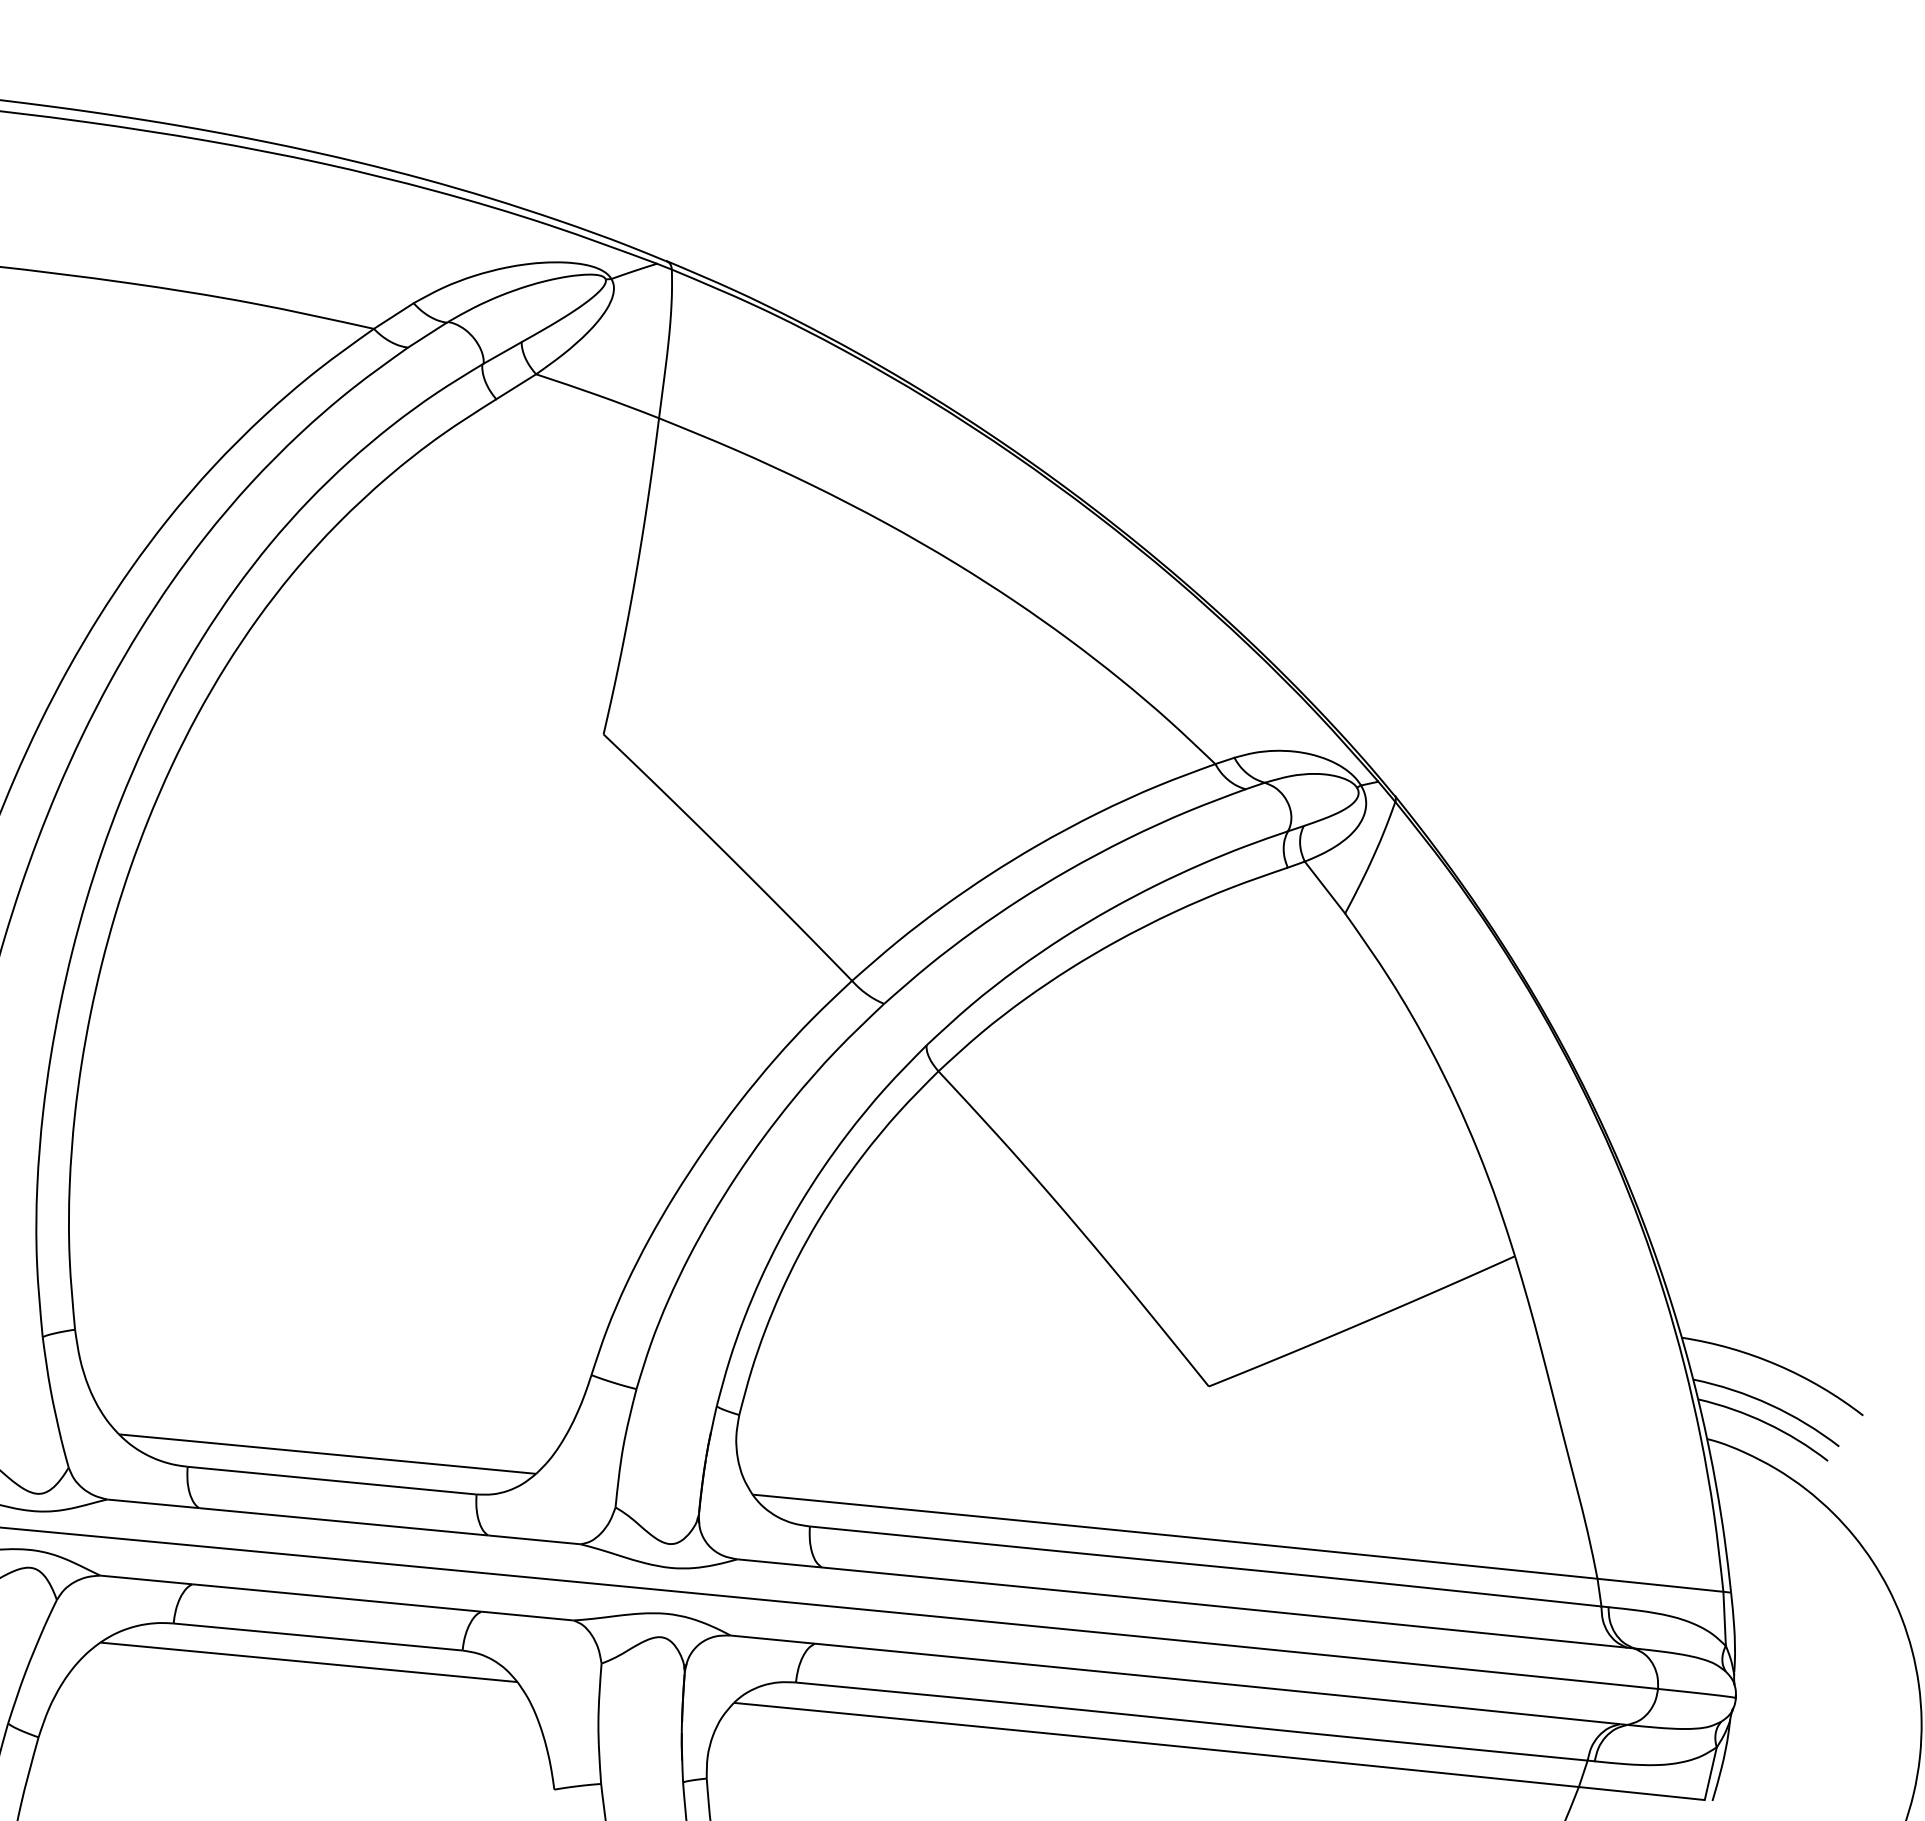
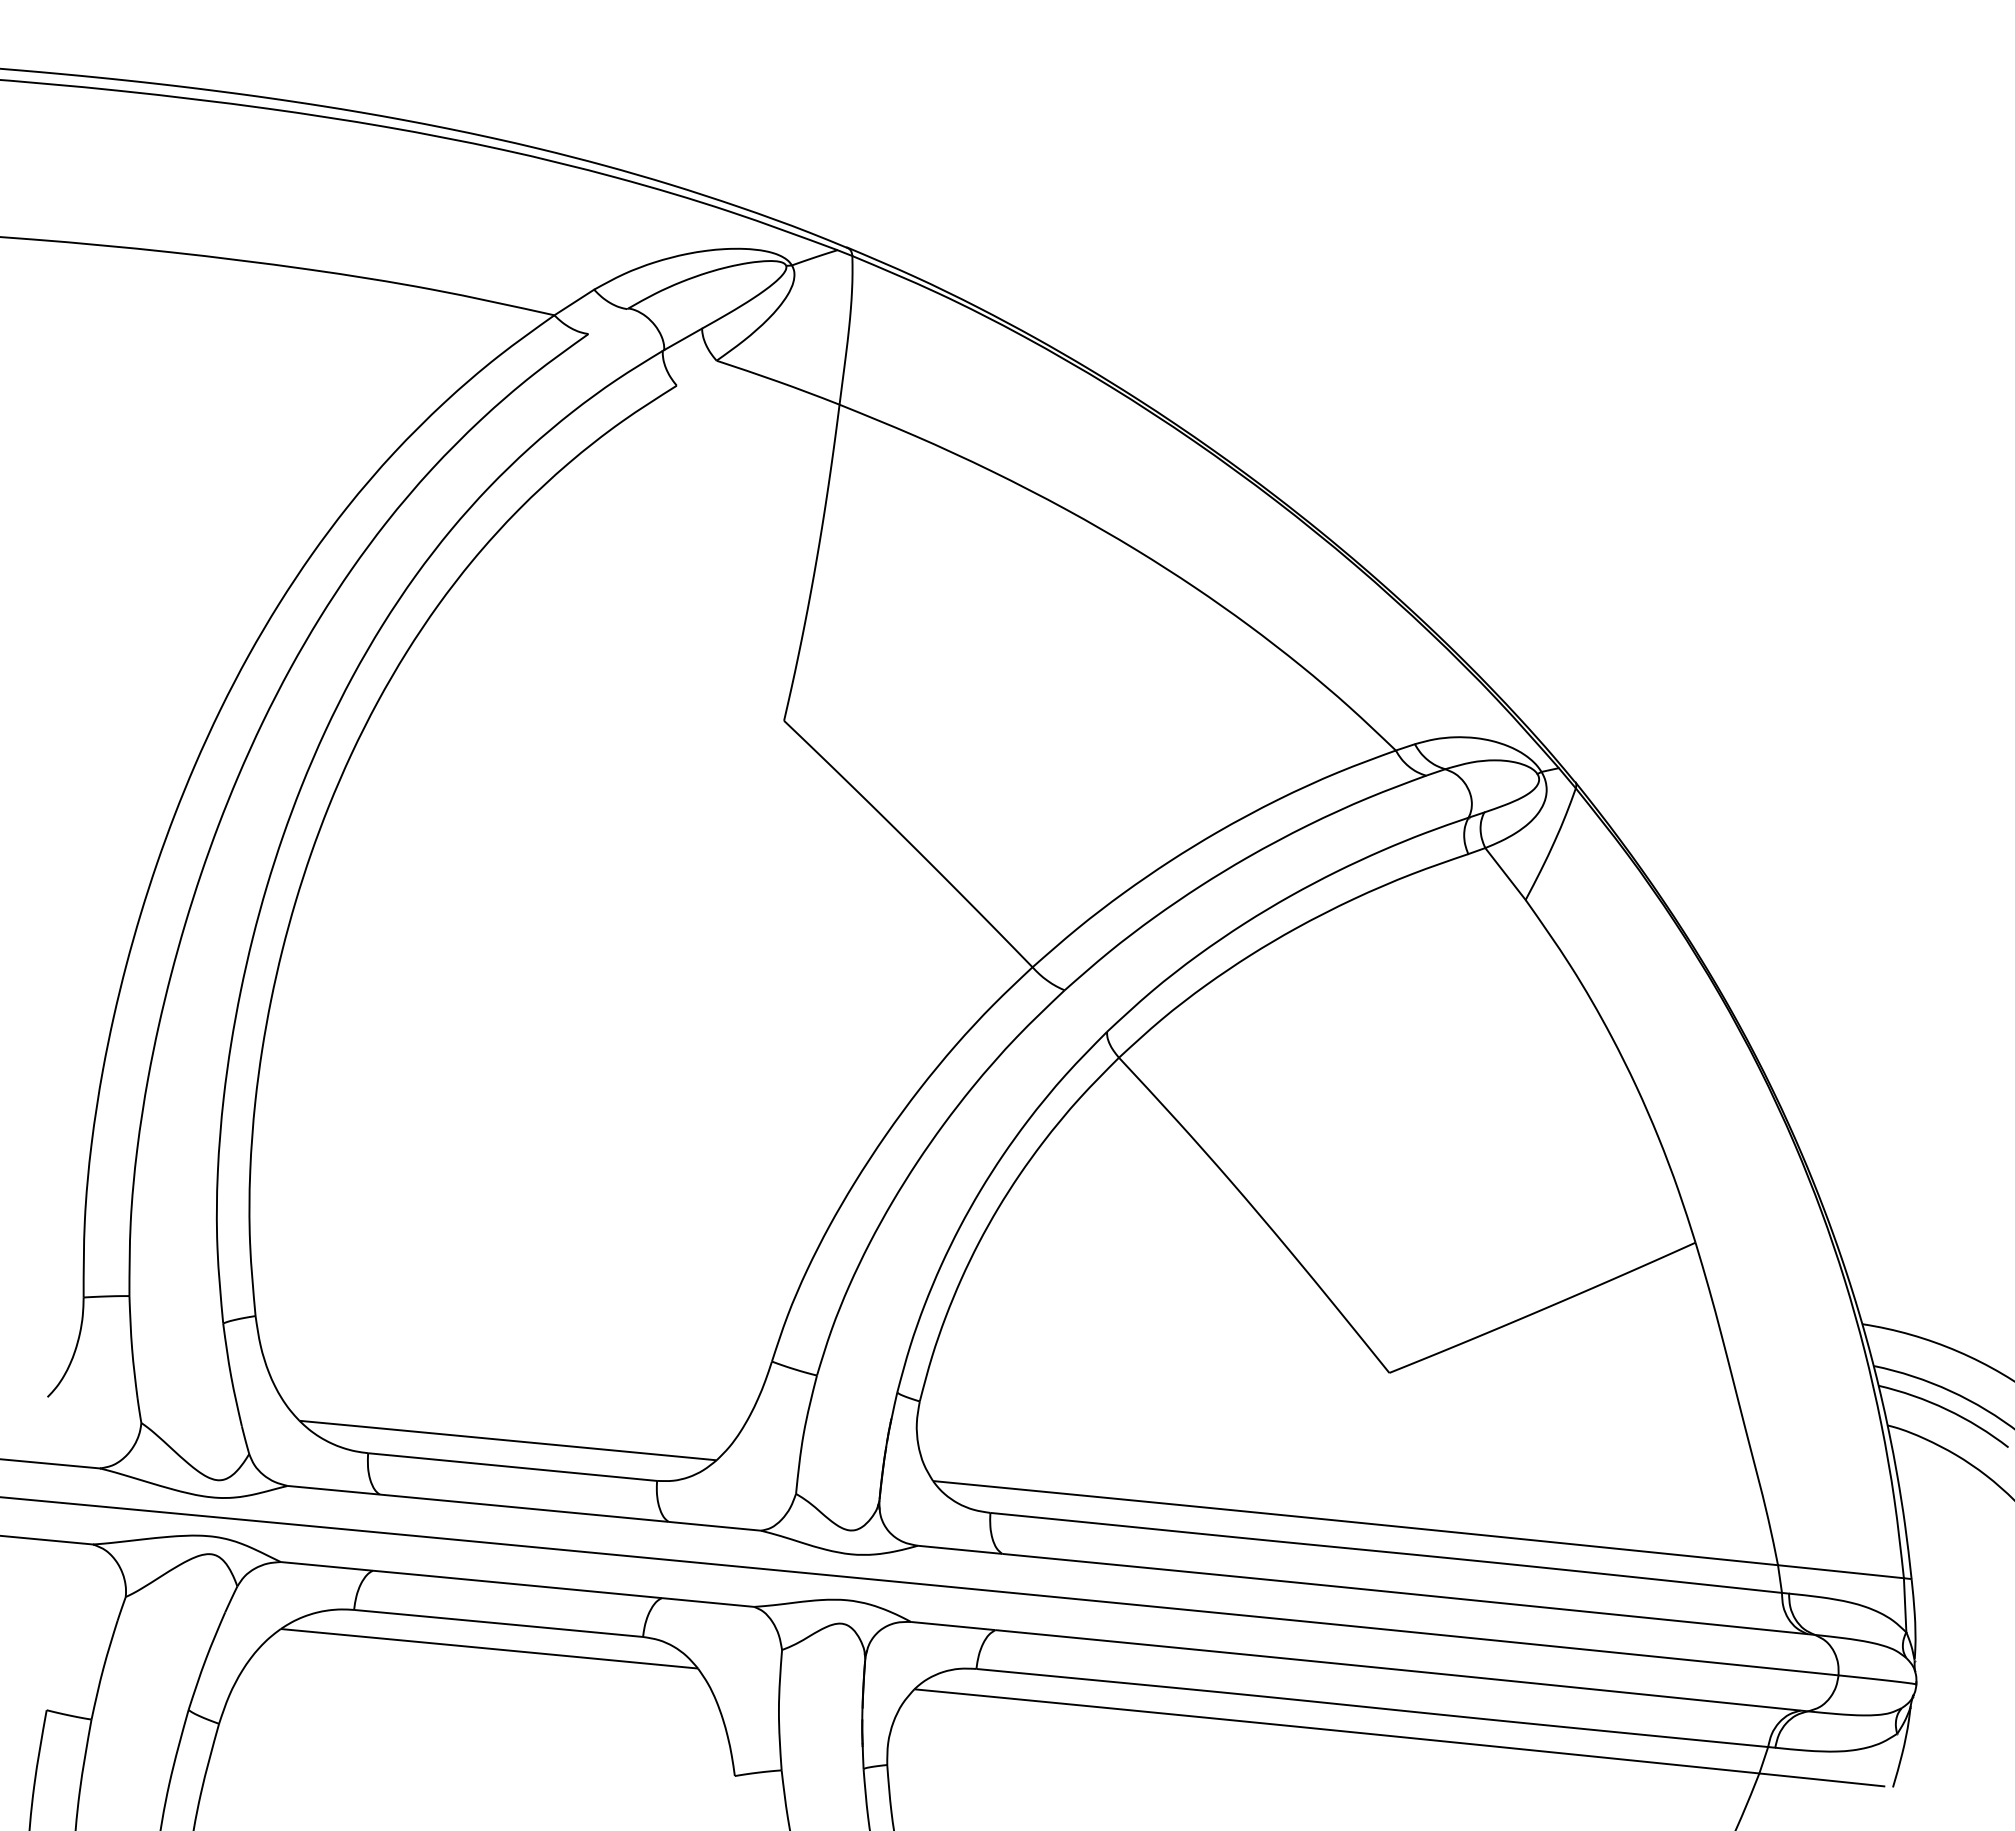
line: (427, 335) -> (607, 321), removed
line: (516, 386) -> (696, 372), removed
line: (1711, 1773) -> (1891, 1759), removed

